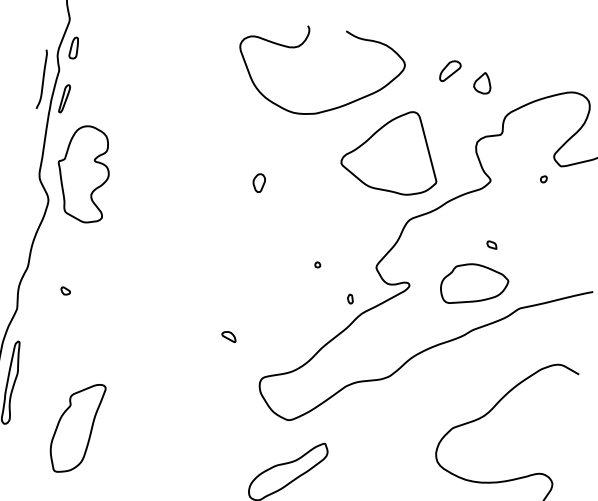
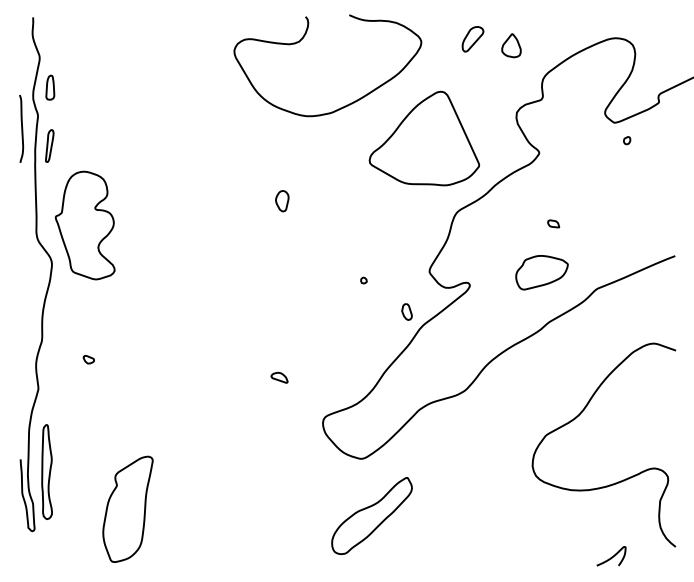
part: (544, 179) -> (627, 140), moved
part: (473, 285) -> (541, 272), size x0.7
part: (350, 298) -> (406, 311), size x1.6

